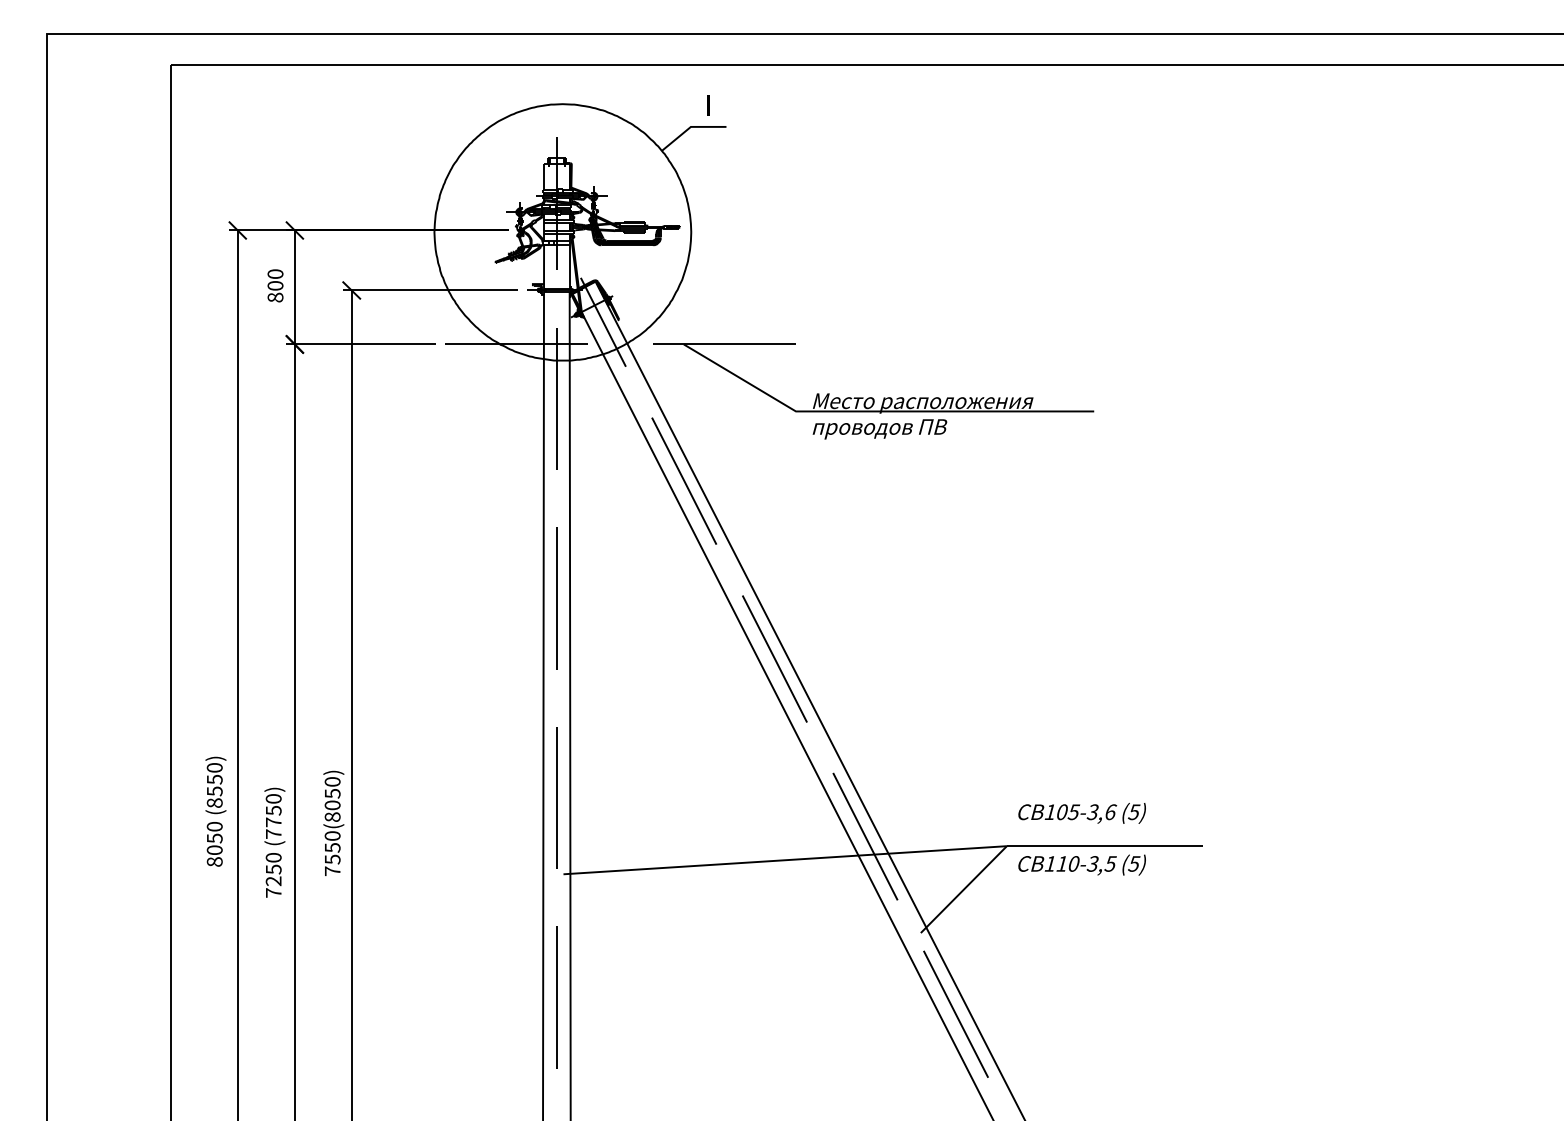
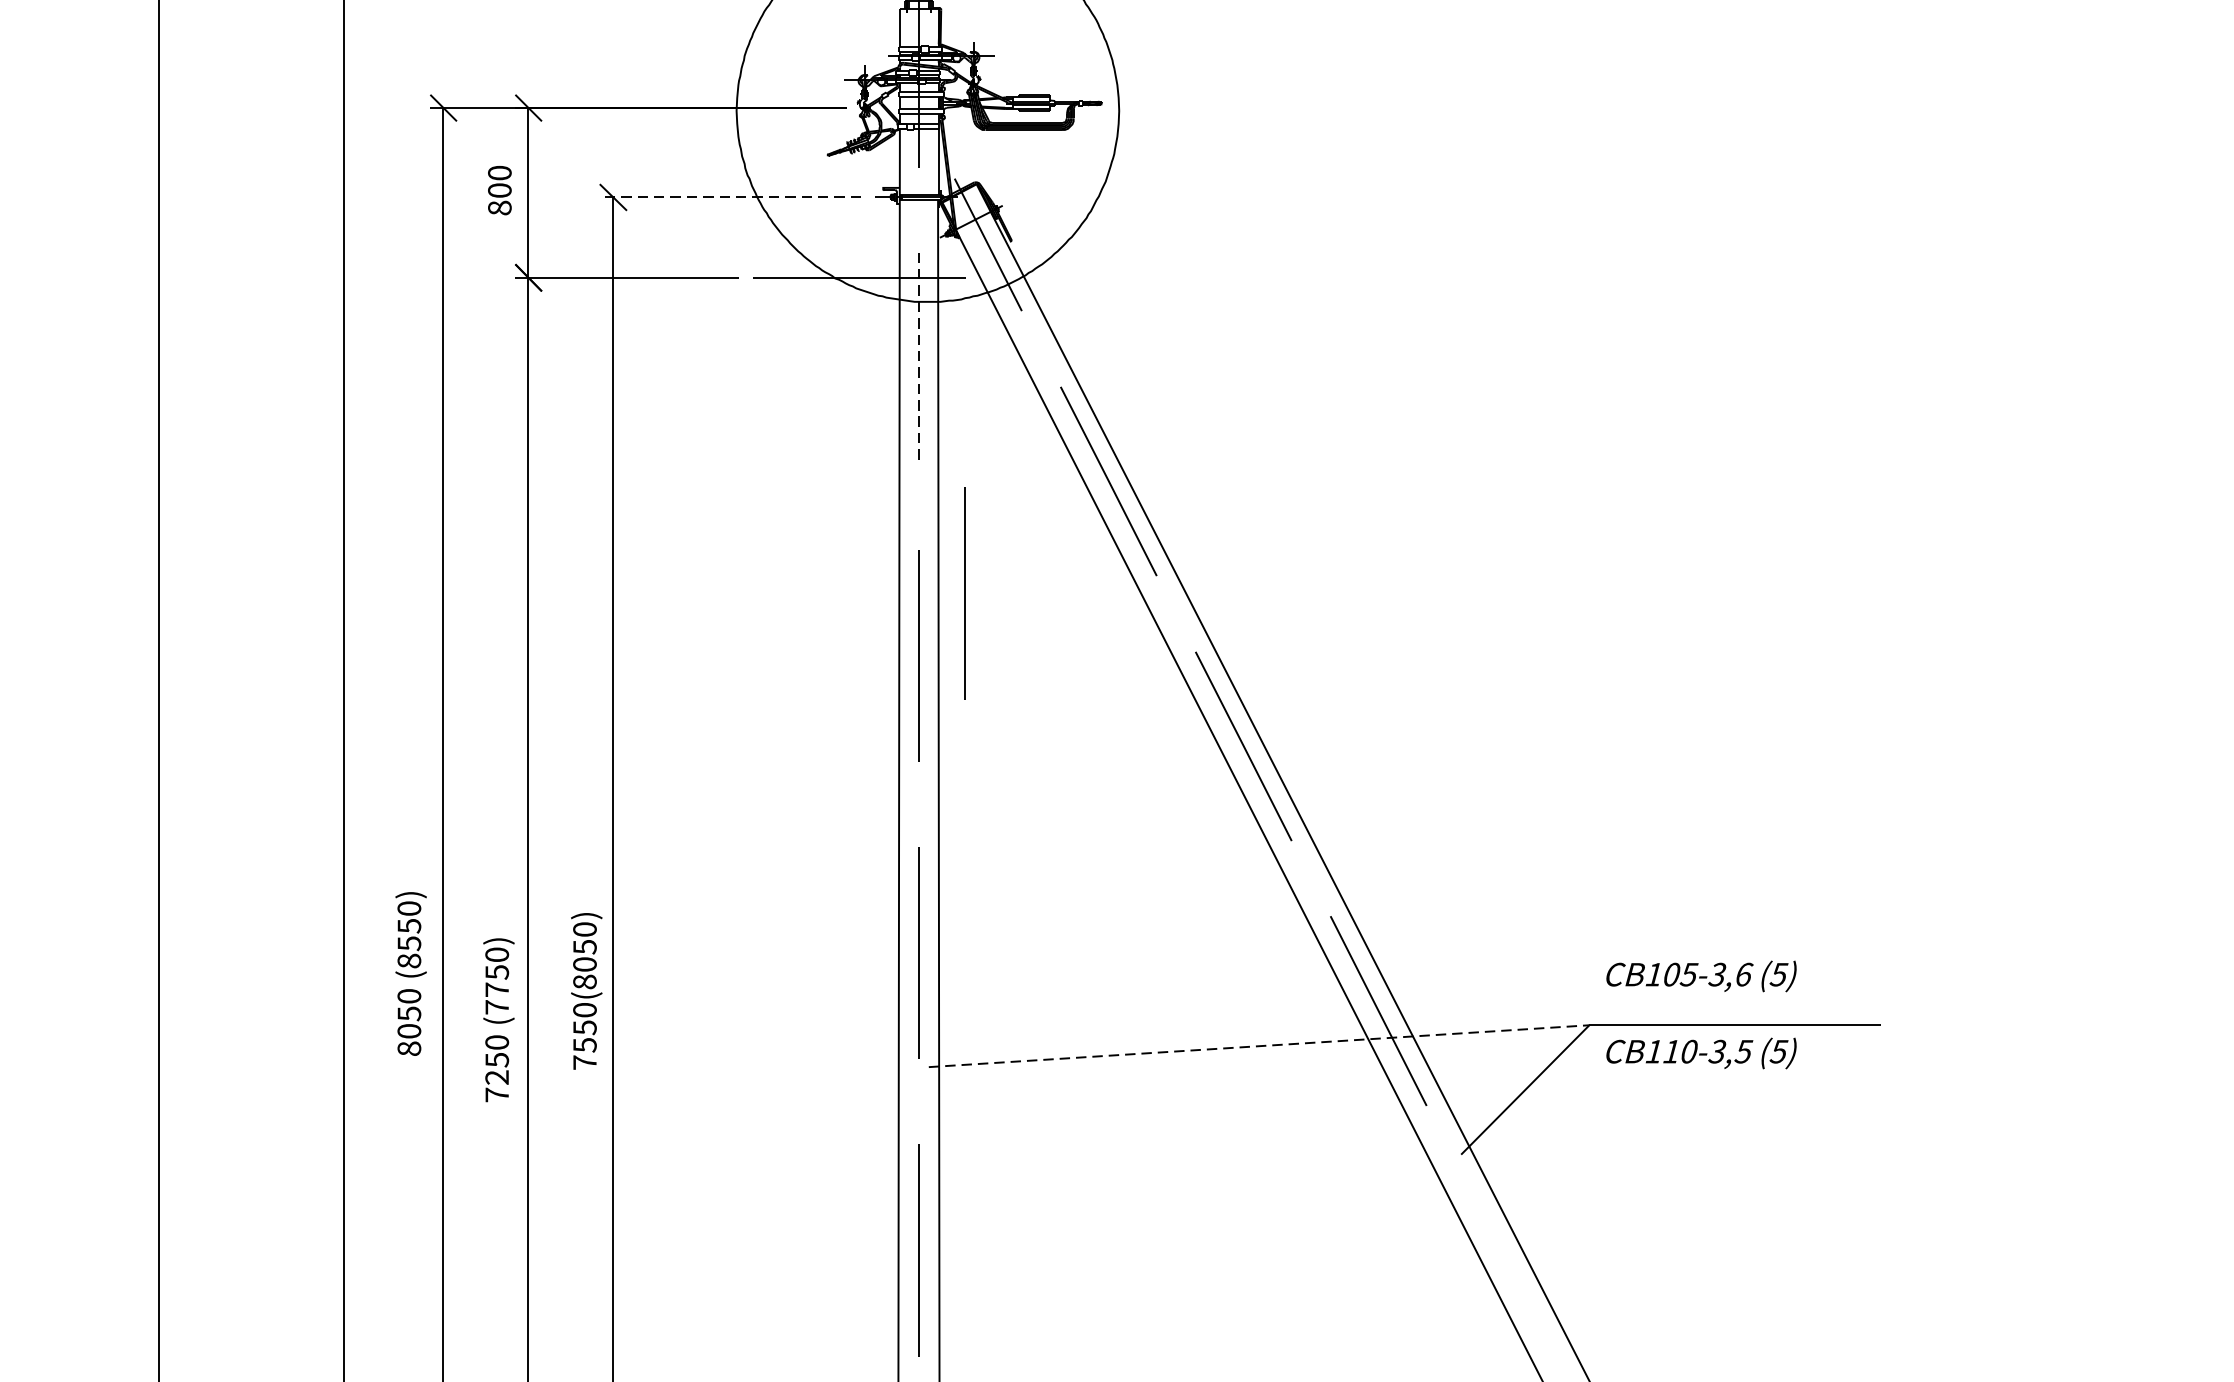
line: (430, 290) -> (730, 197), solid -> dashed
part: (872, 397) -> (1389, 356), removed
line: (556, 399) -> (918, 359), solid -> dashed
line: (587, 556) -> (964, 593), added
line: (785, 860) -> (1259, 1046), solid -> dashed
line: (955, 1013) -> (1512, 1274), removed

